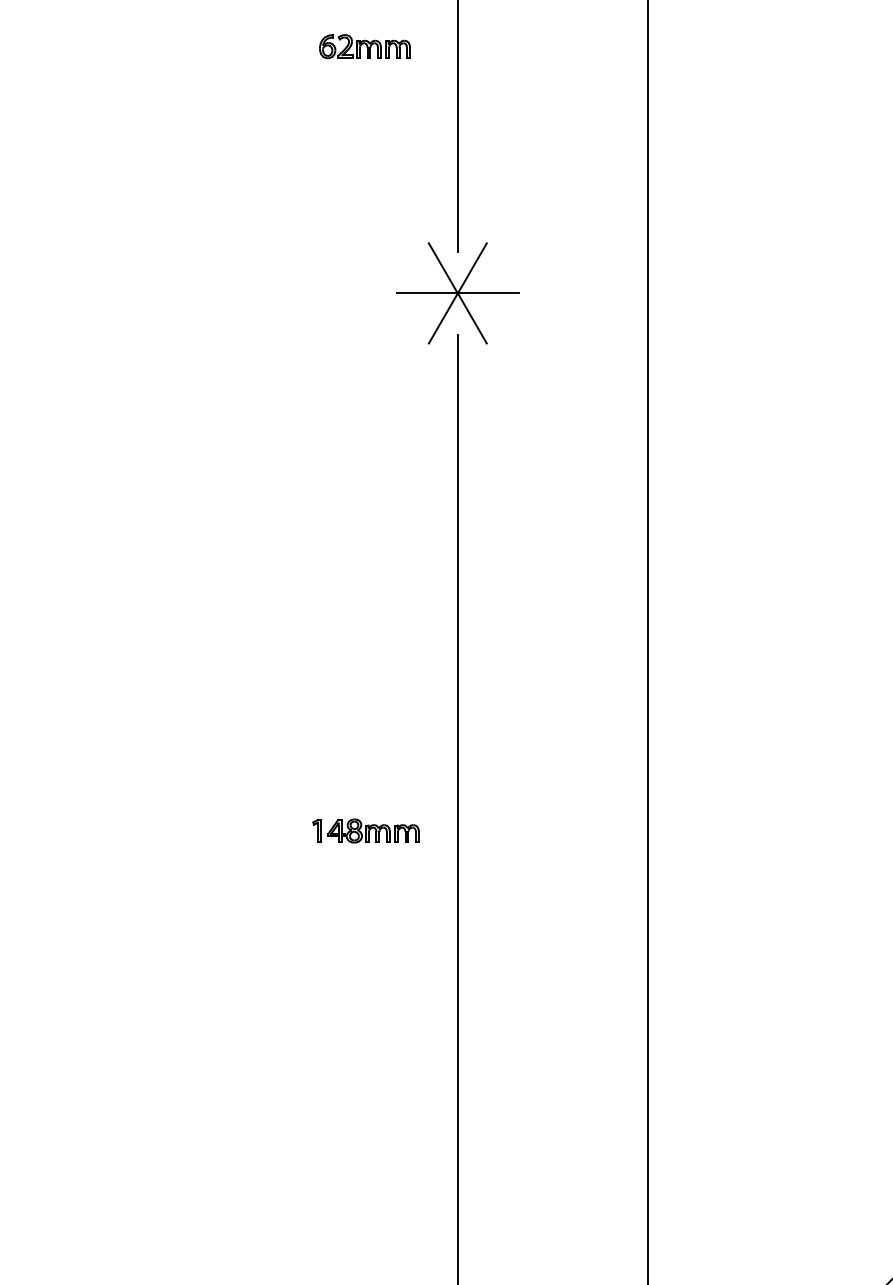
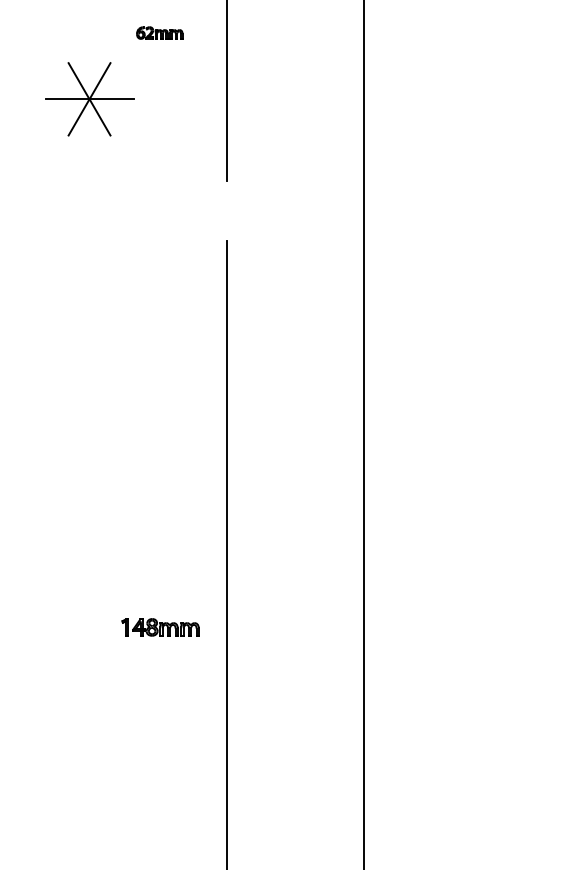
part: (364, 46) -> (159, 32), size x0.7
part: (457, 293) -> (89, 99), moved
part: (365, 830) -> (160, 627), moved

